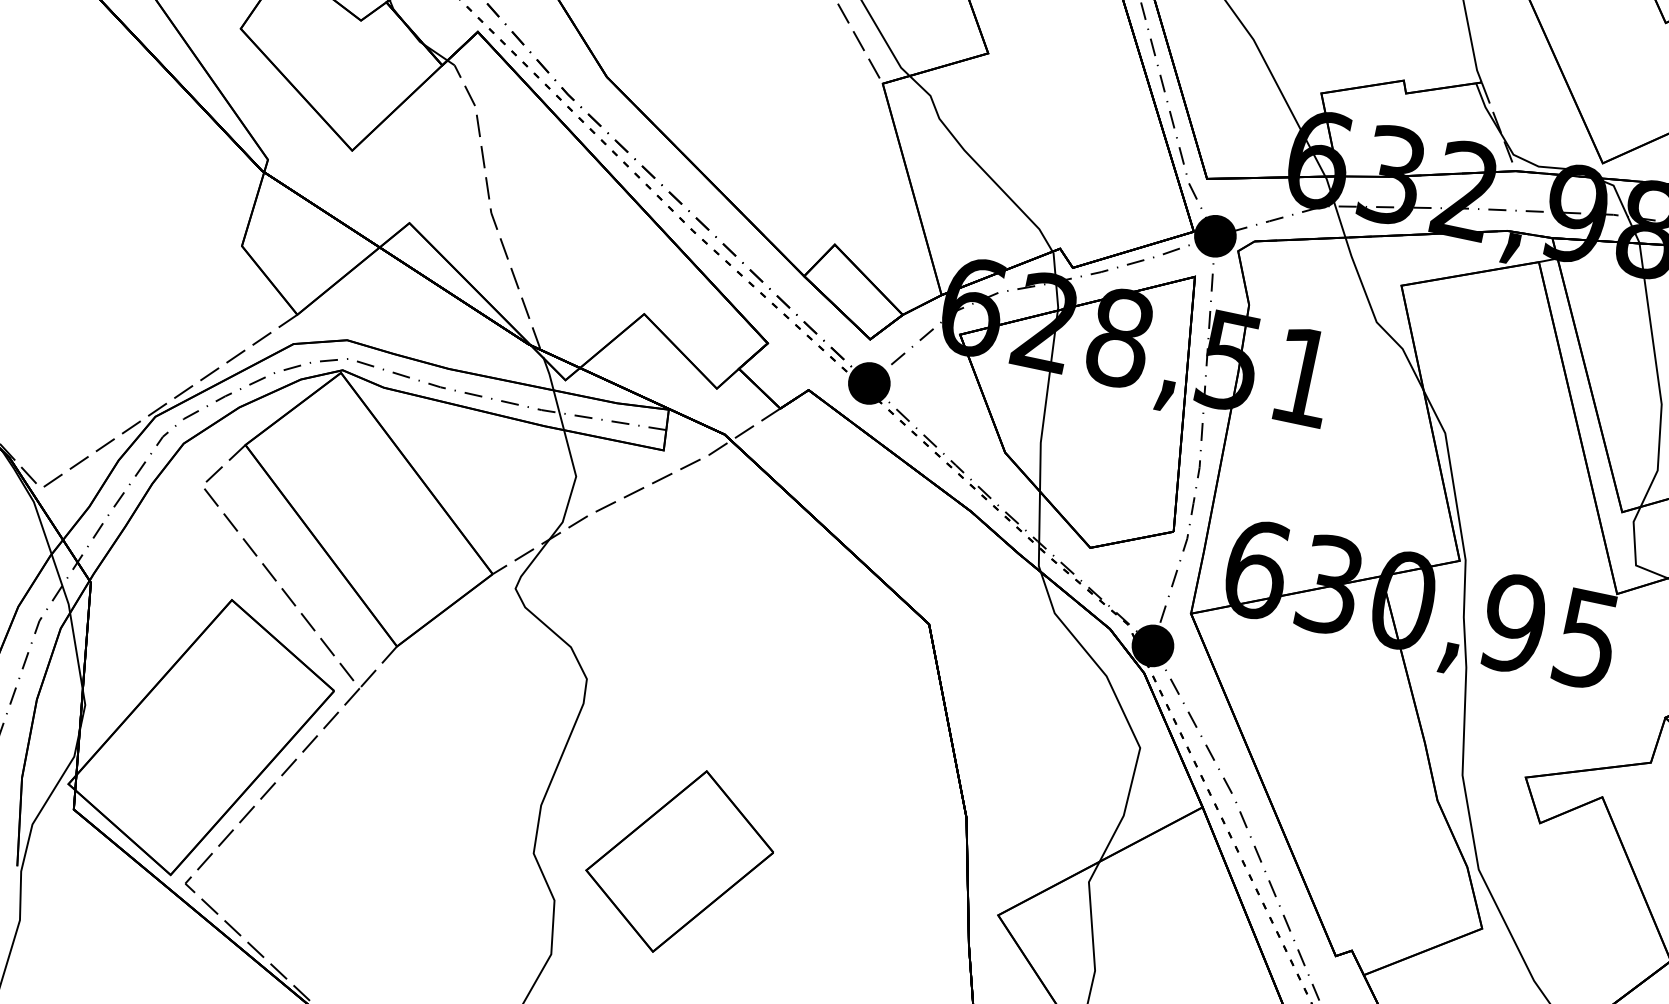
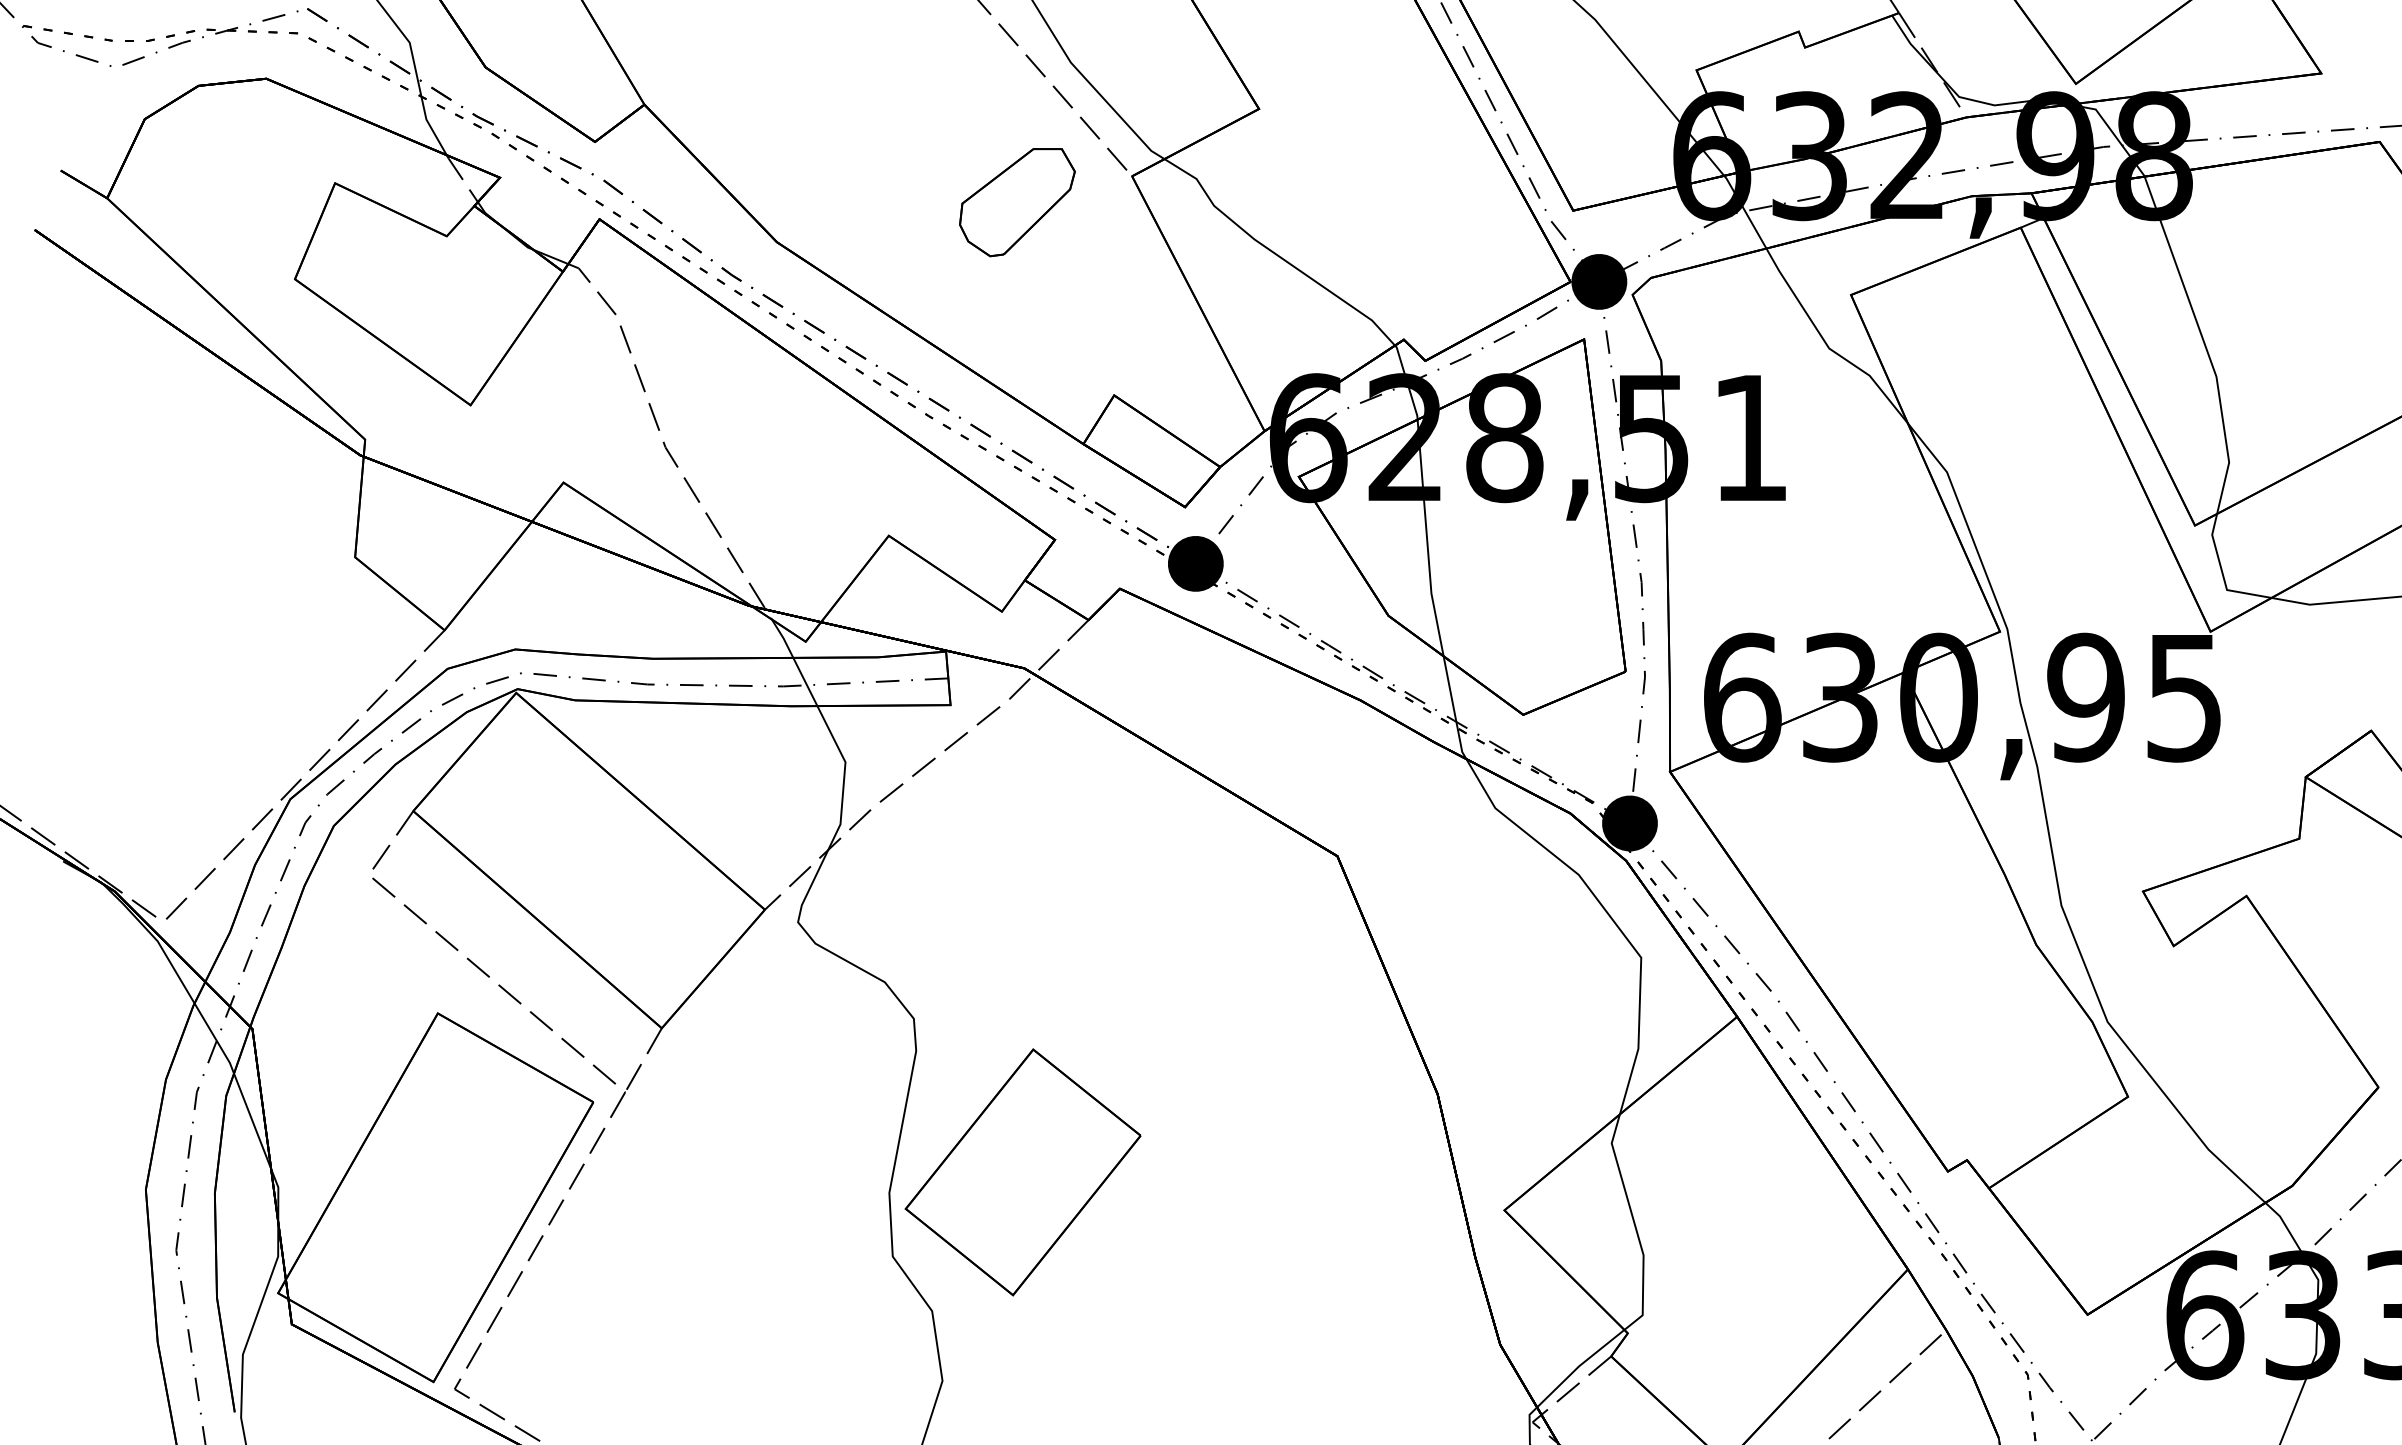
part: (792, 85) -> (1017, 202), added
part: (679, 861) -> (1022, 1172), moved

